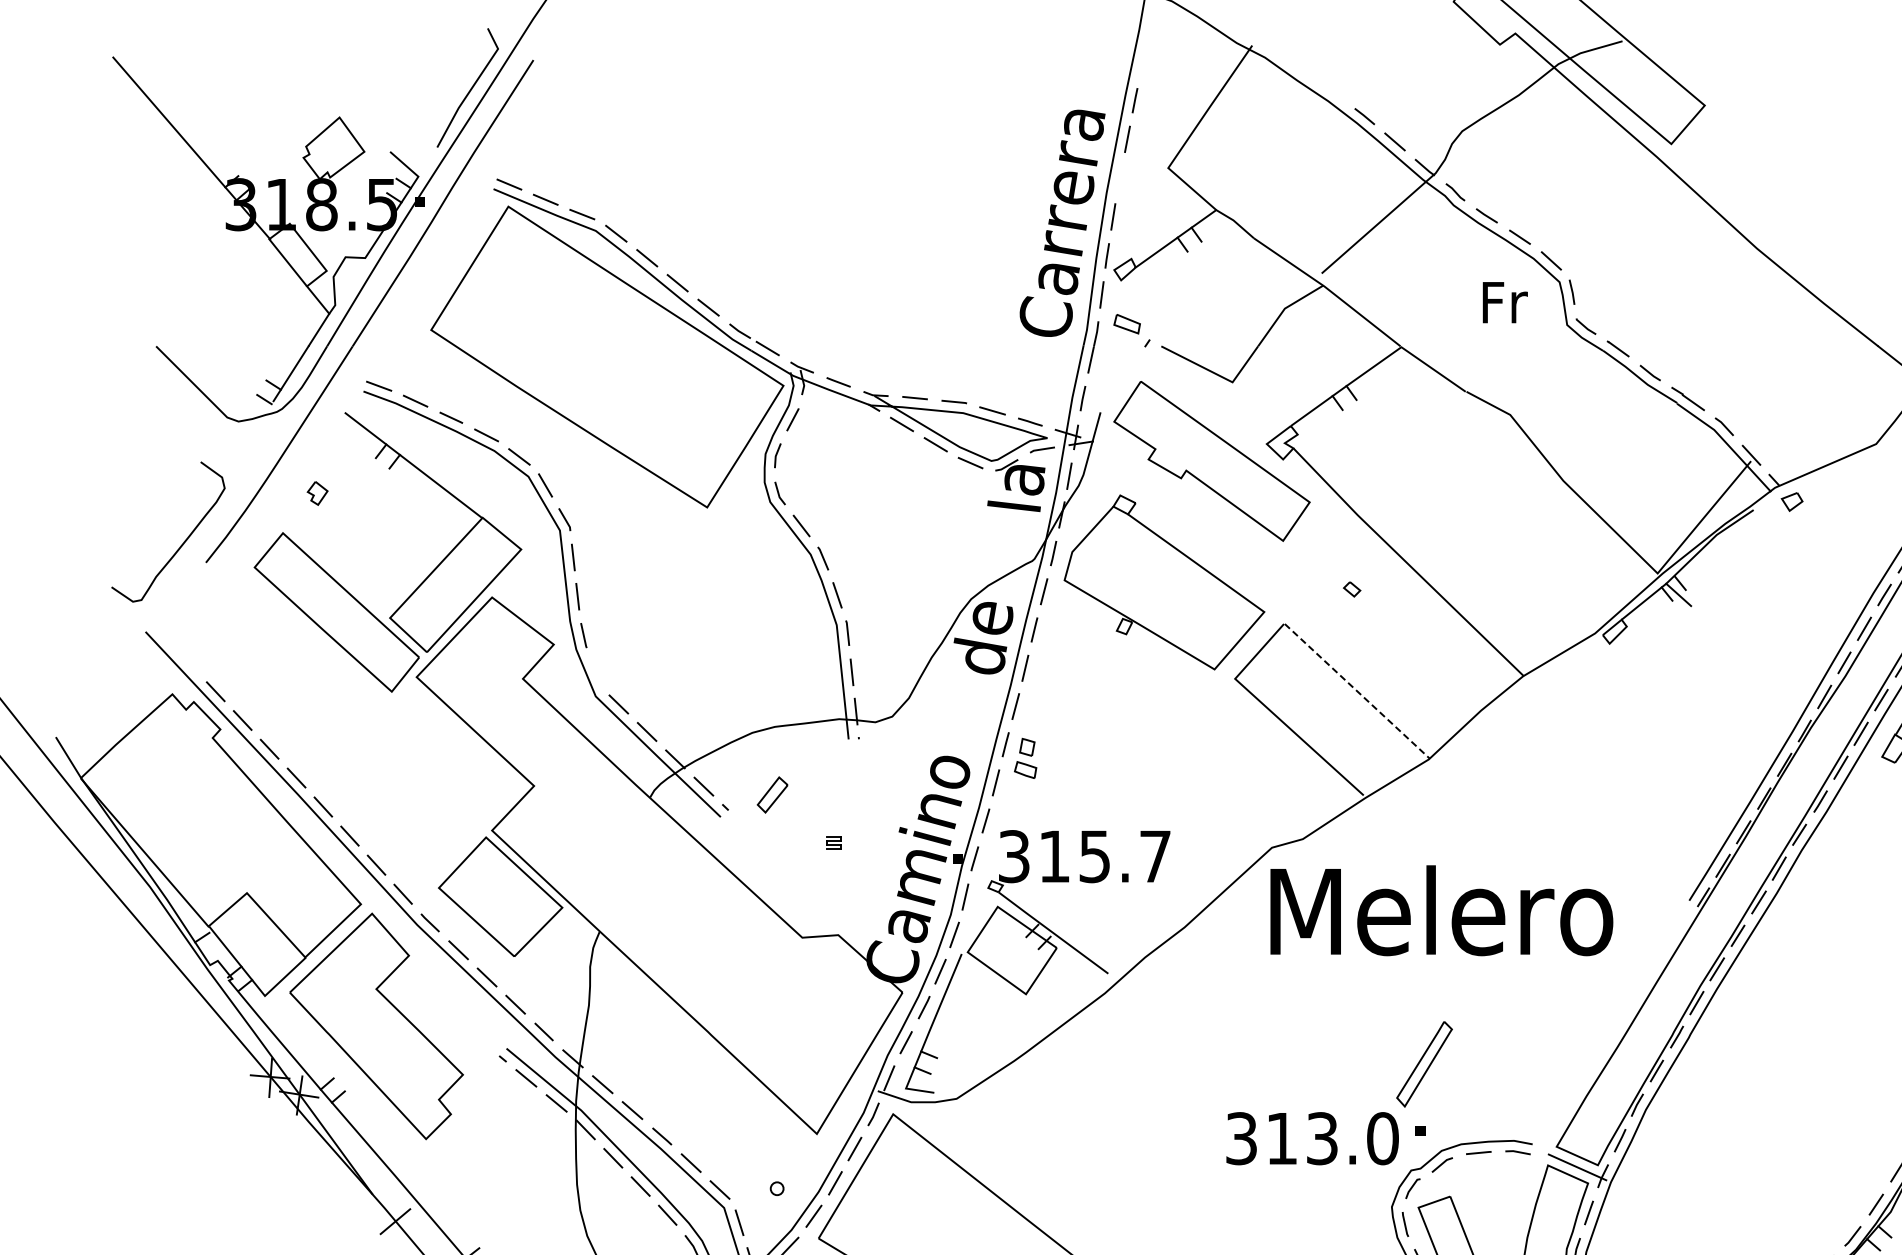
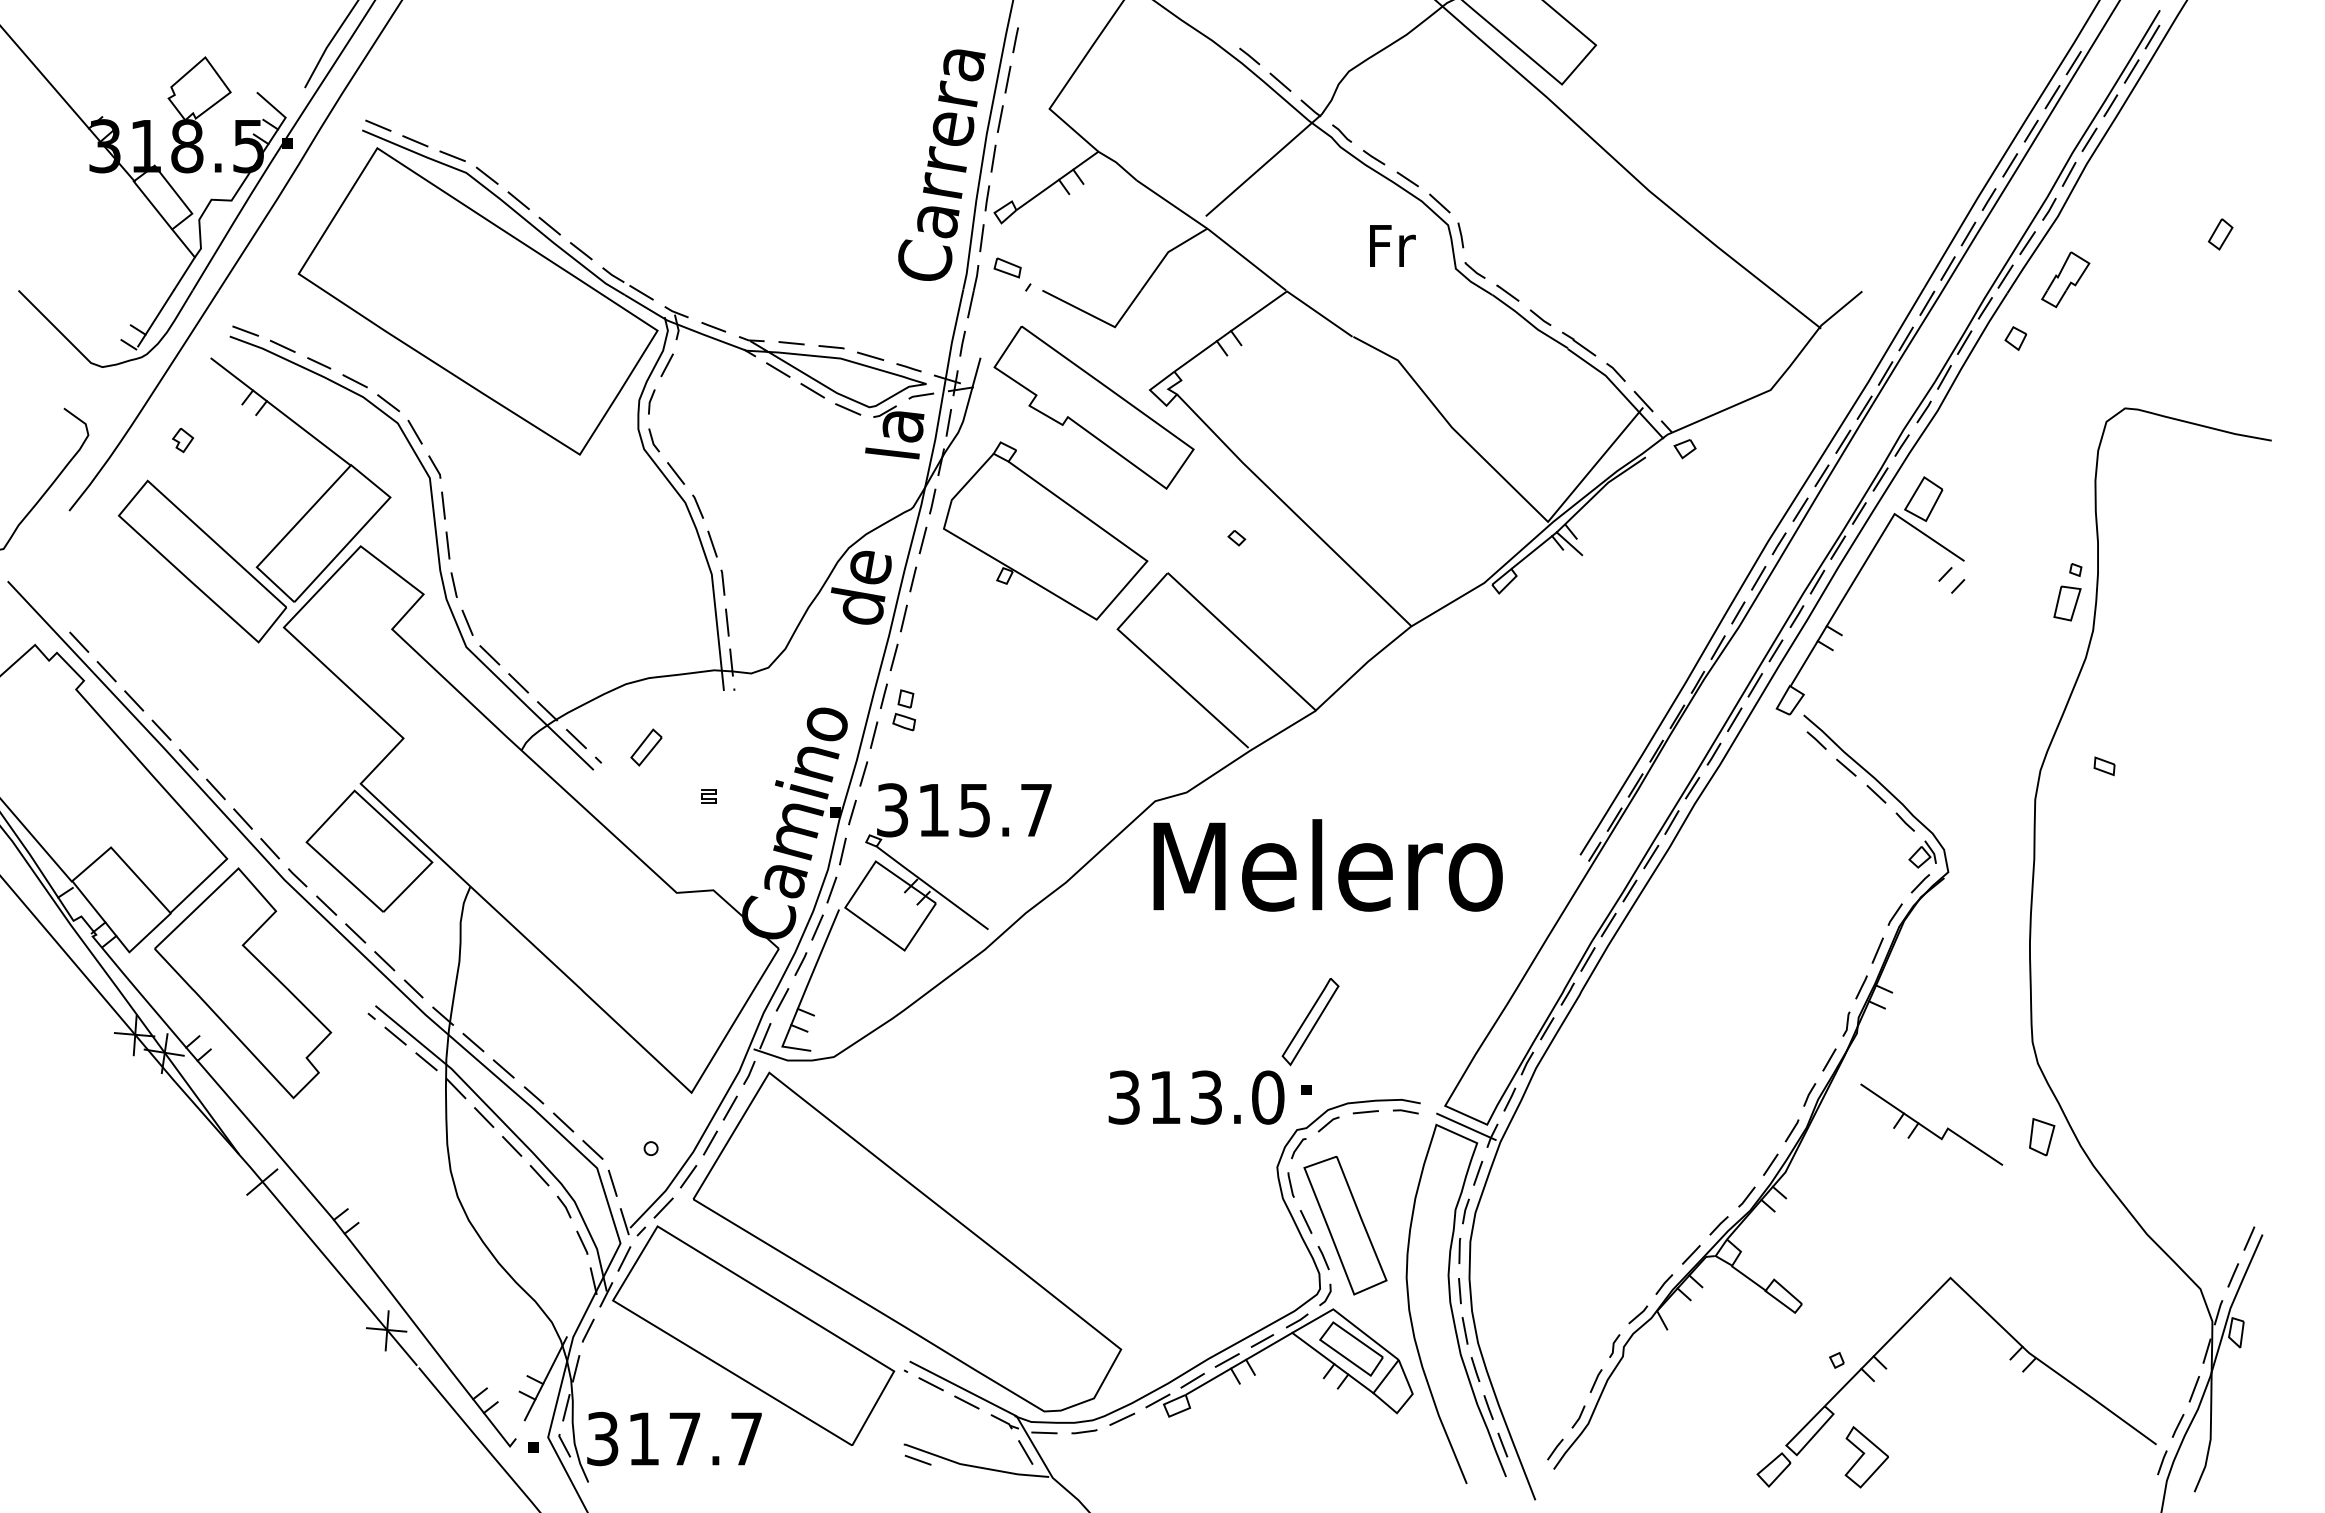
line: (1119, 177) -> (999, 118), added
line: (596, 672) -> (467, 622), added
line: (1357, 690) -> (1242, 641), dashed -> solid

